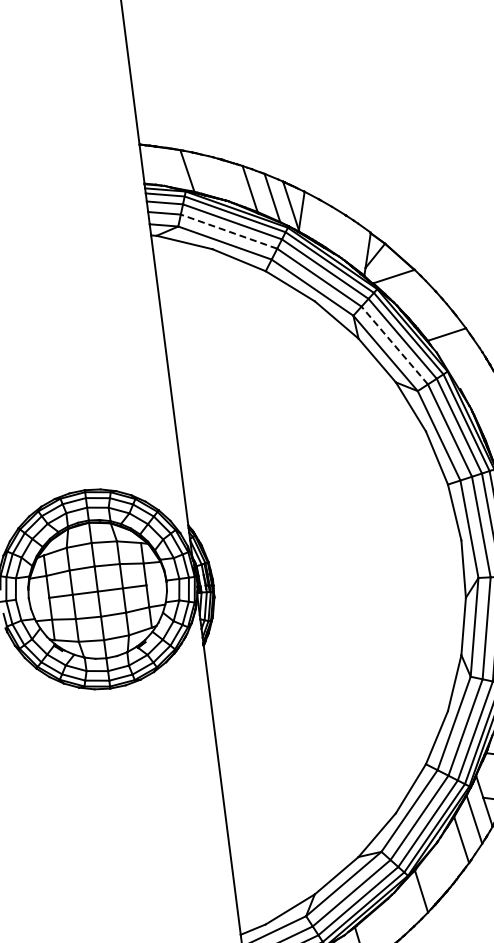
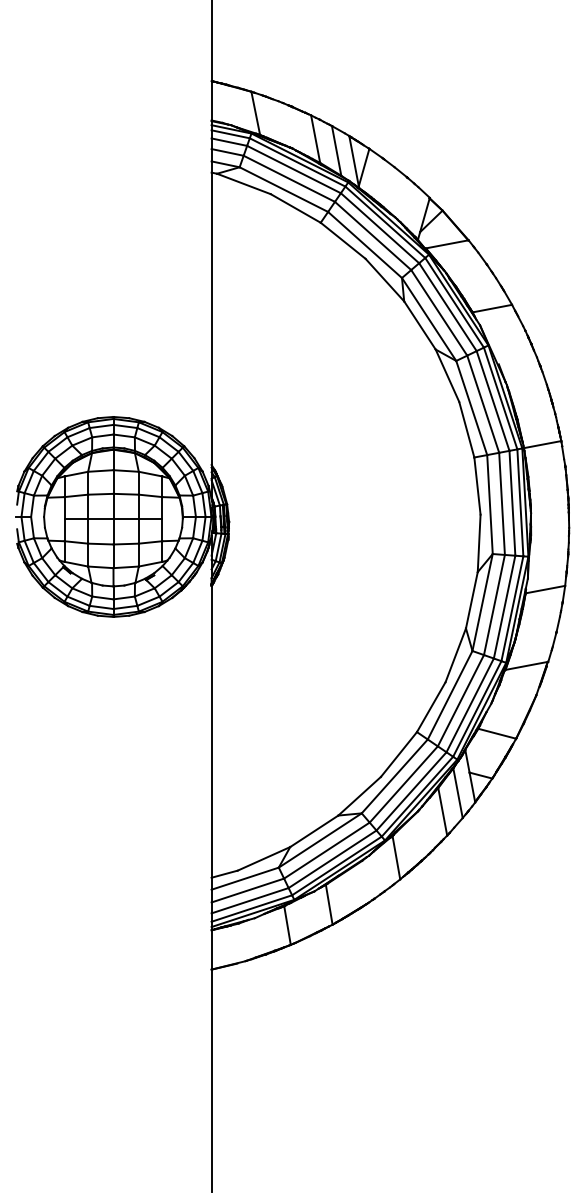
line: (228, 231) -> (288, 178), dashed -> solid
line: (393, 345) -> (438, 312), dashed -> solid

